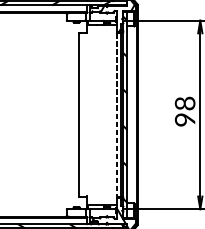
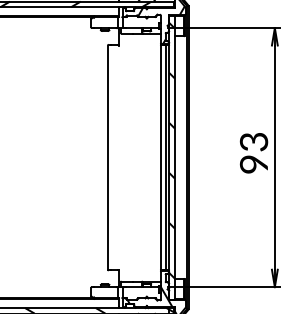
text: (184, 103) -> (253, 141), 98 -> 93
line: (117, 114) -> (160, 157), dashed -> solid

